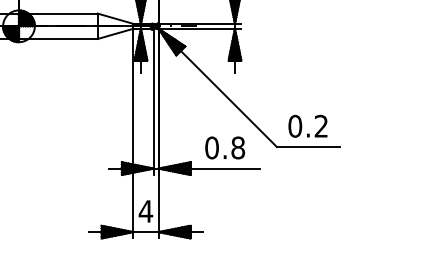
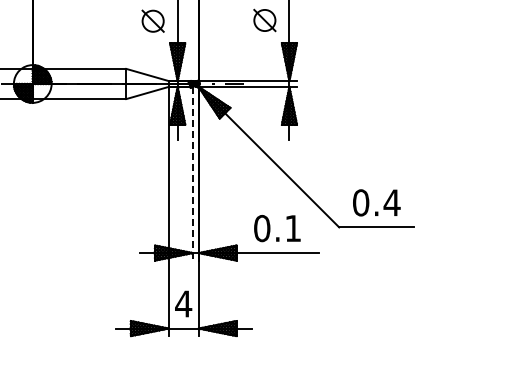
line: (153, 101) -> (192, 173), solid -> dashed
text: (320, 126) -> (391, 202), 0.2 -> 0.4
text: (238, 147) -> (293, 228), 0.8 -> 0.1

